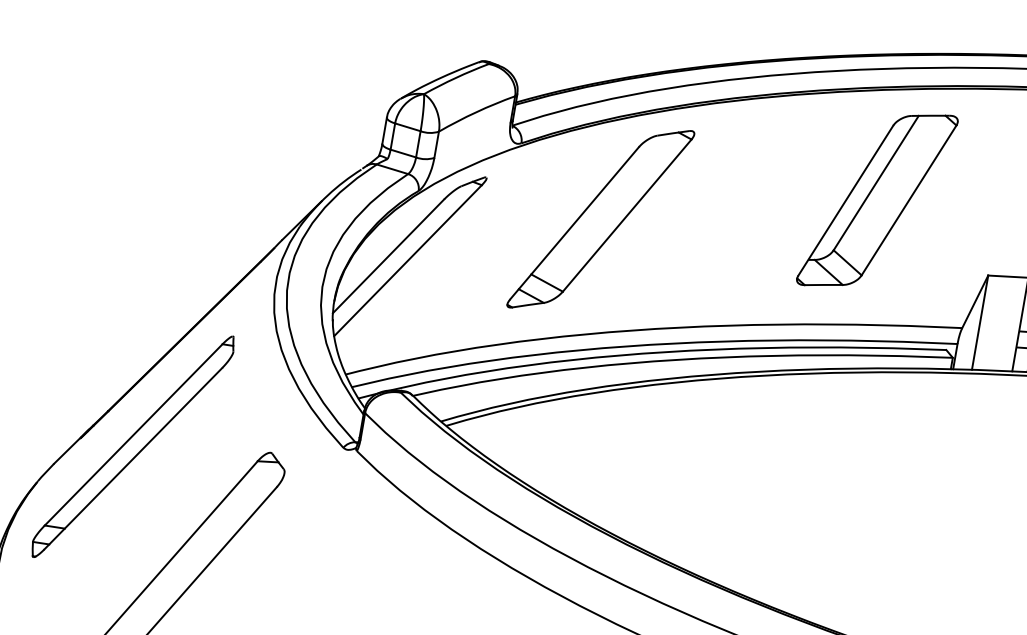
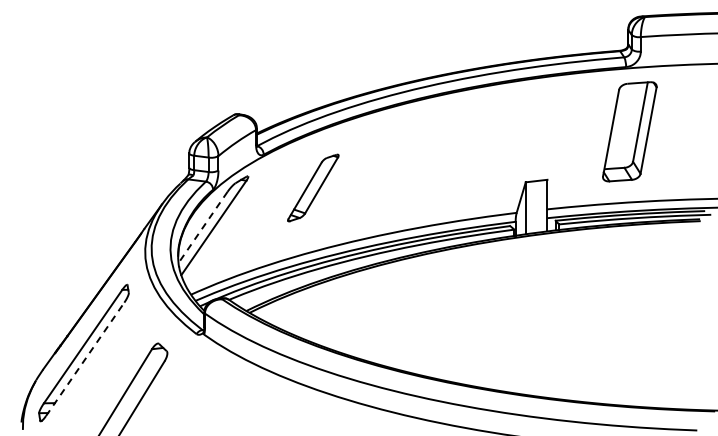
part: (877, 200) -> (459, 152), removed
part: (601, 218) -> (313, 187), size x0.6
line: (387, 256) -> (202, 227), solid -> dashed
line: (133, 459) -> (85, 359), solid -> dashed

